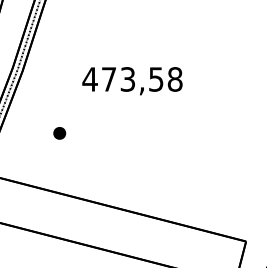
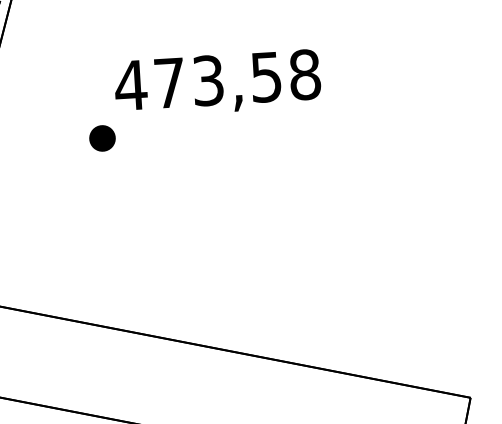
part: (59, 133) -> (102, 138), moved

